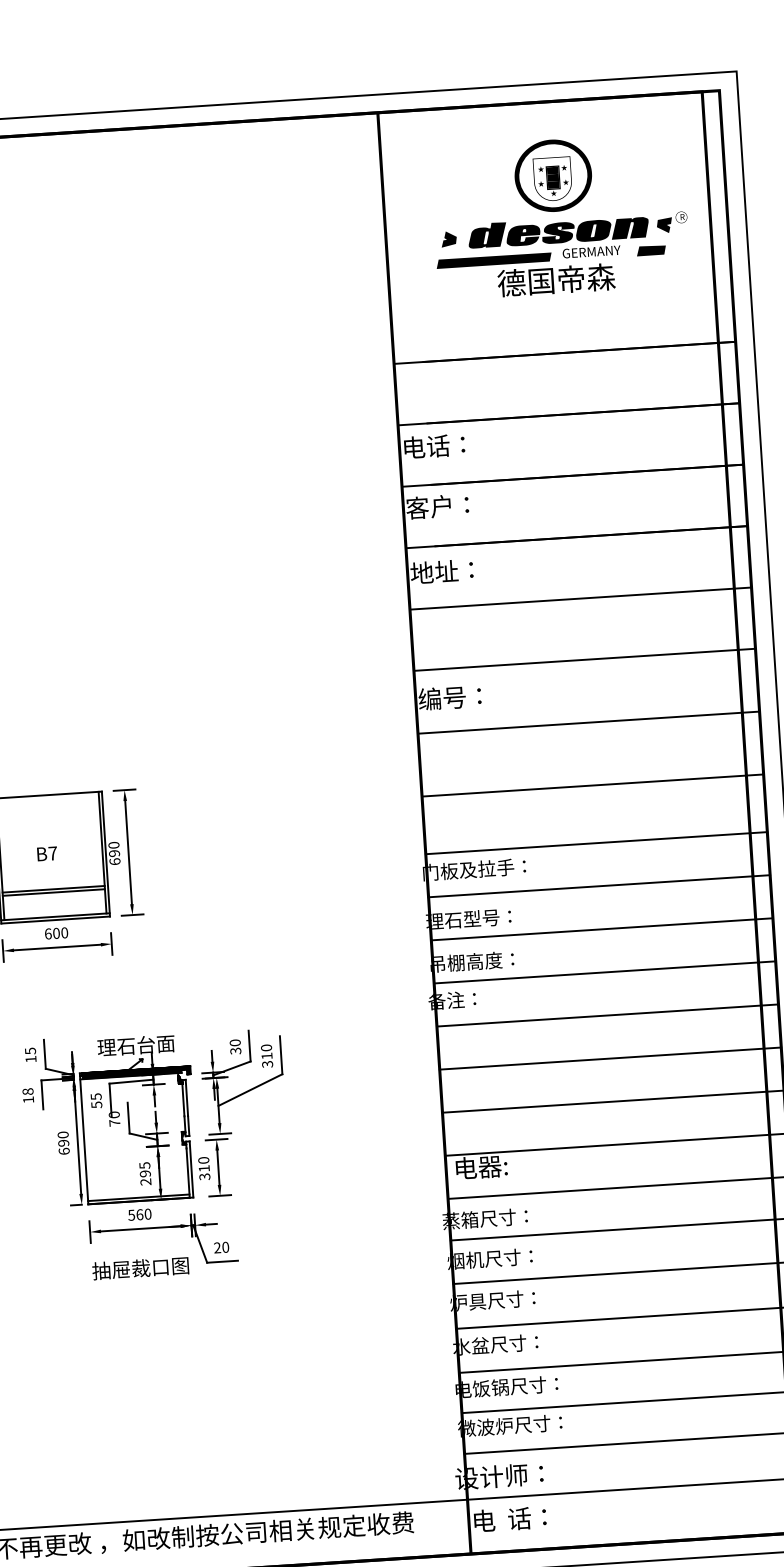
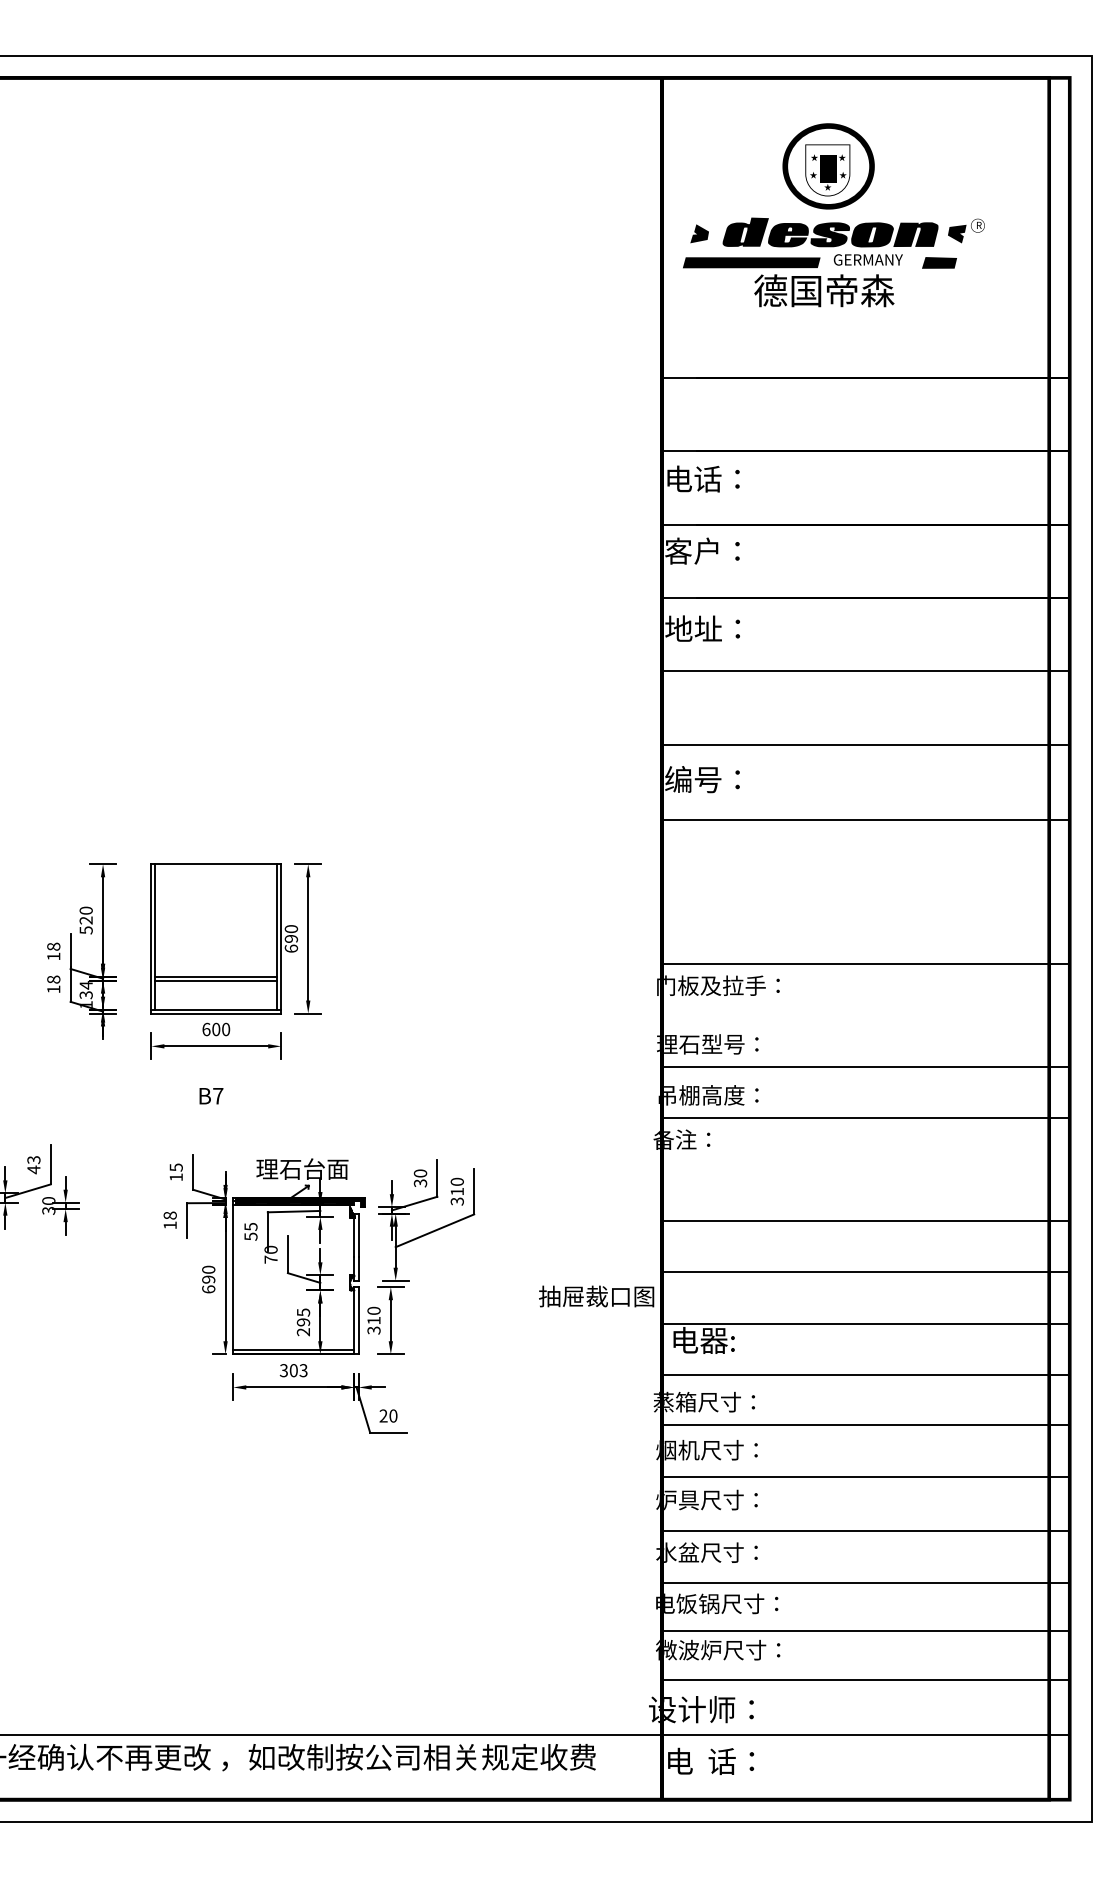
text: (560, 216) -> (833, 215), moved
line: (592, 785) -> (865, 894), removed
text: (47, 854) -> (211, 1096), moved
line: (599, 886) -> (865, 1015), removed
line: (607, 1015) -> (865, 1169), removed
text: (139, 1214) -> (293, 1370), 560 -> 303
text: (140, 1268) -> (596, 1296), moved

